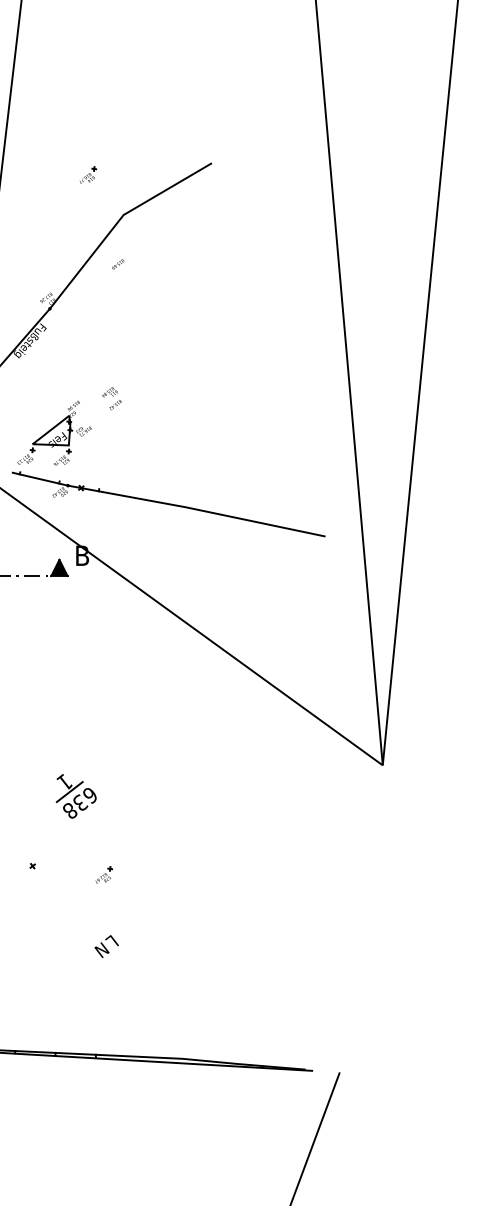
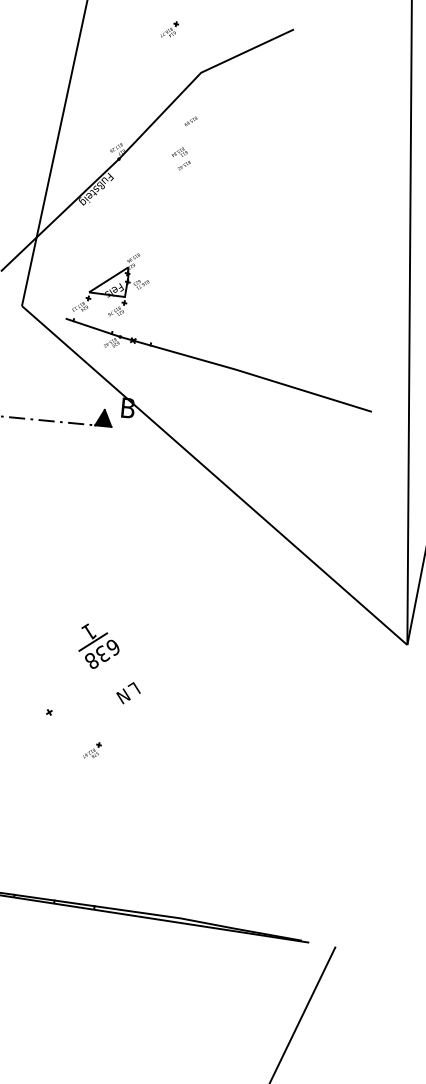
text: (111, 398) -> (180, 158), moved
part: (103, 874) -> (91, 749), moved
text: (106, 946) -> (128, 693), moved

